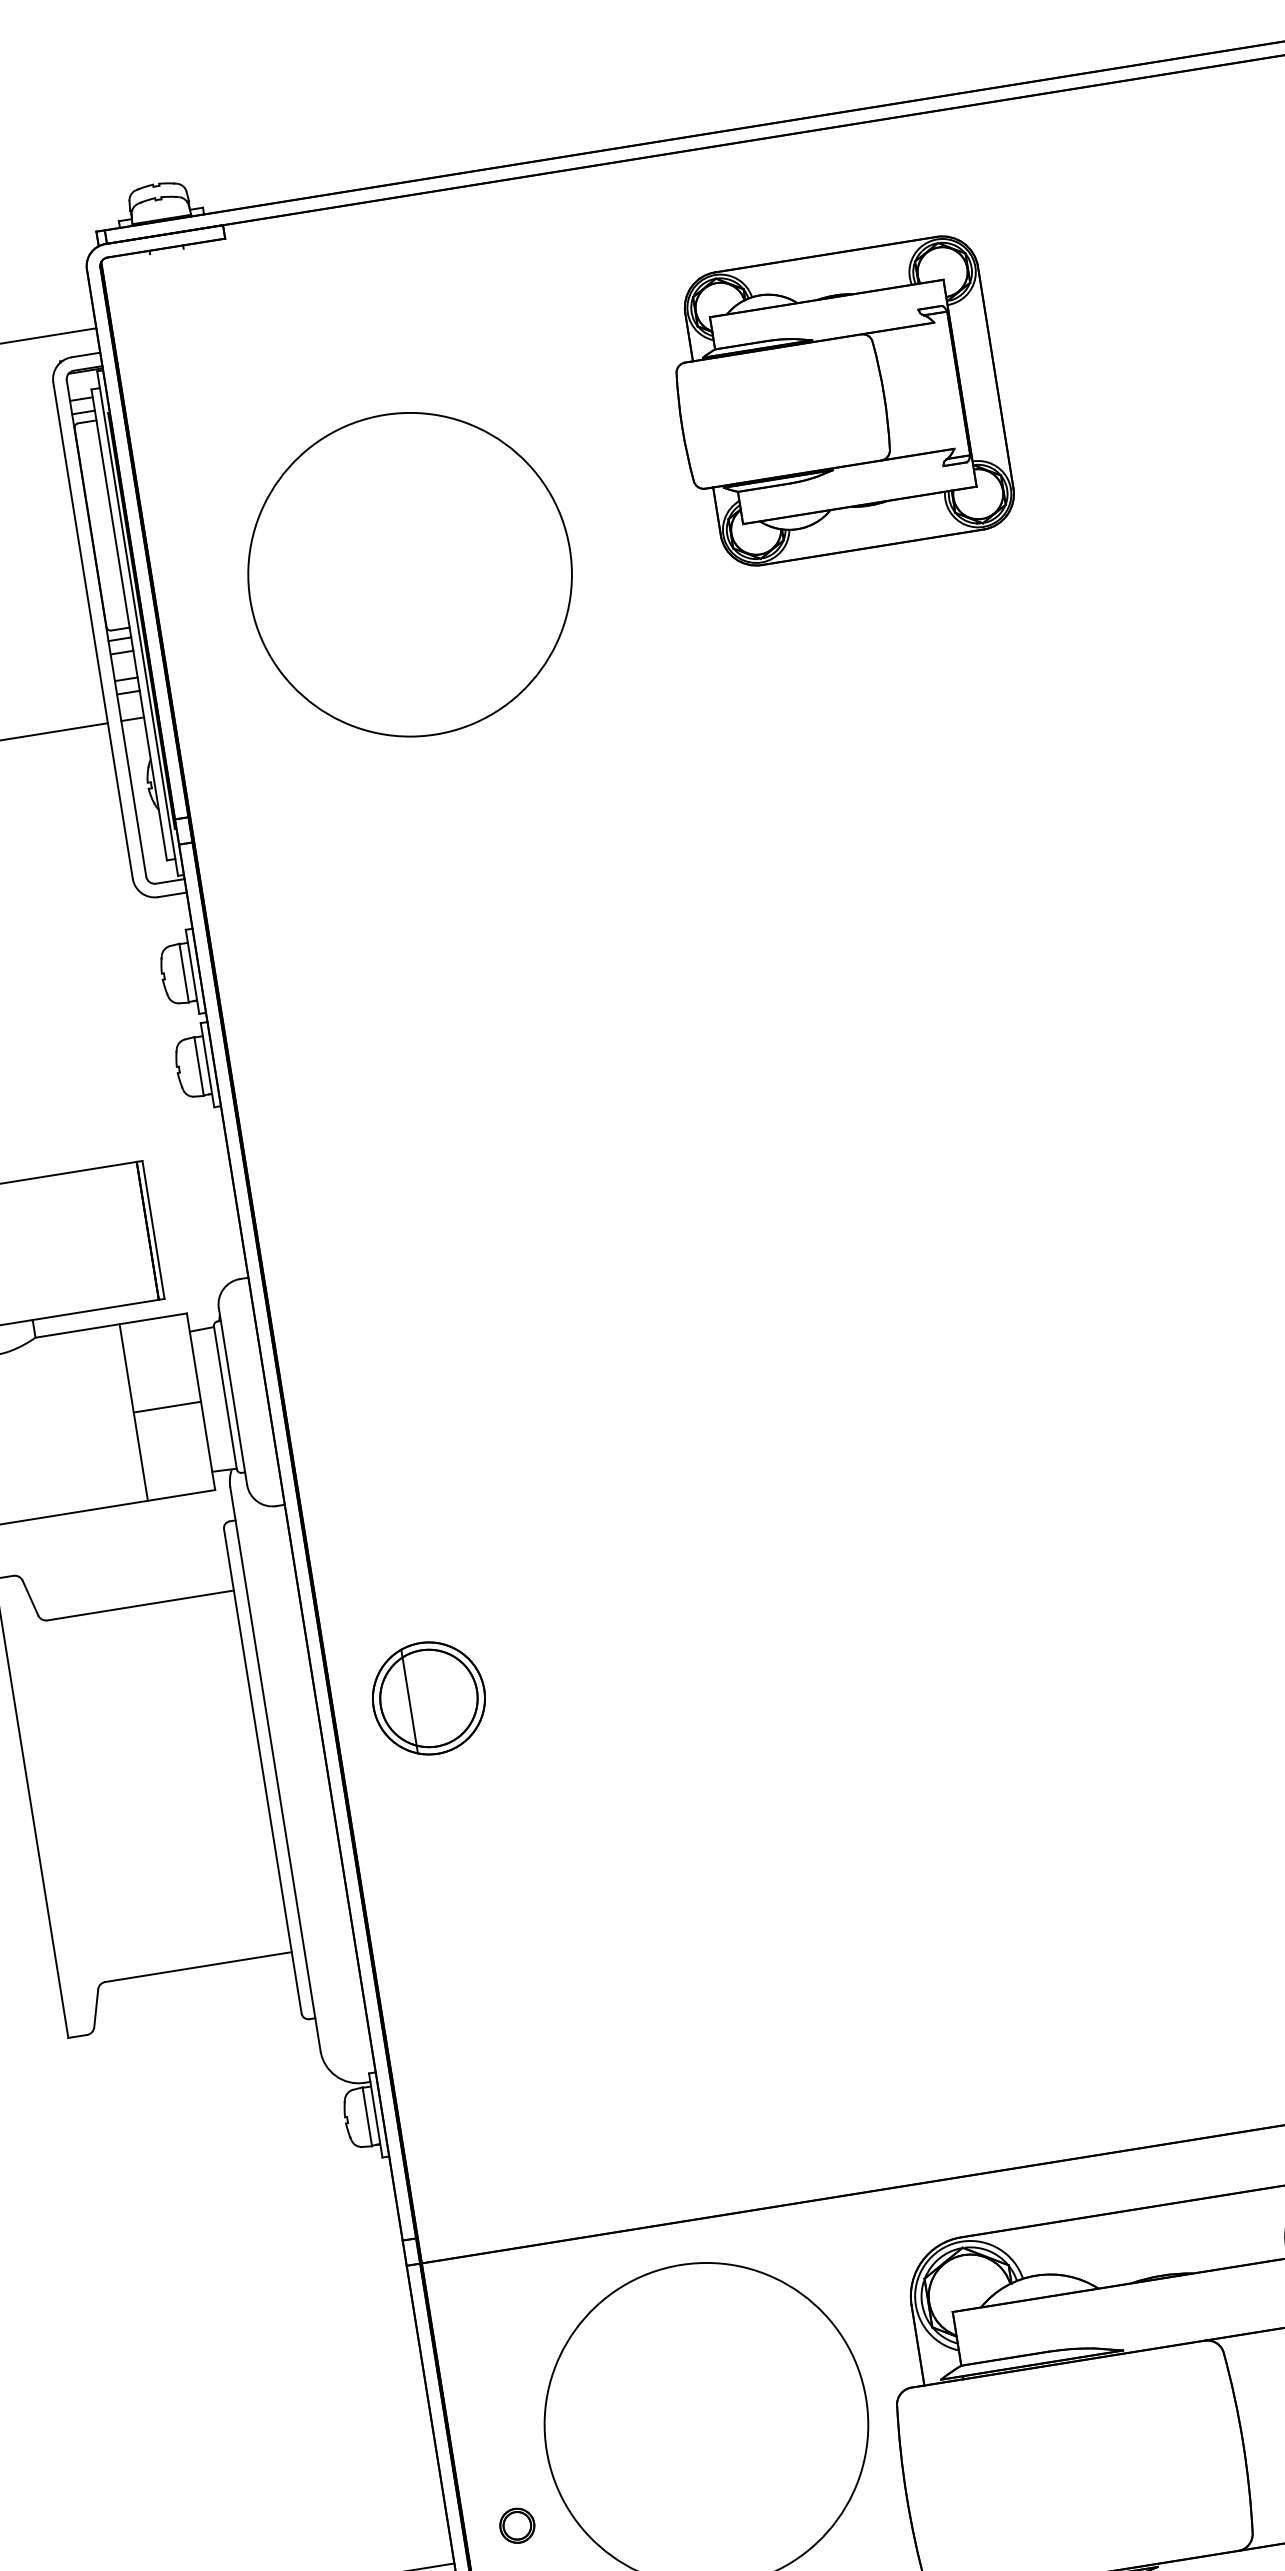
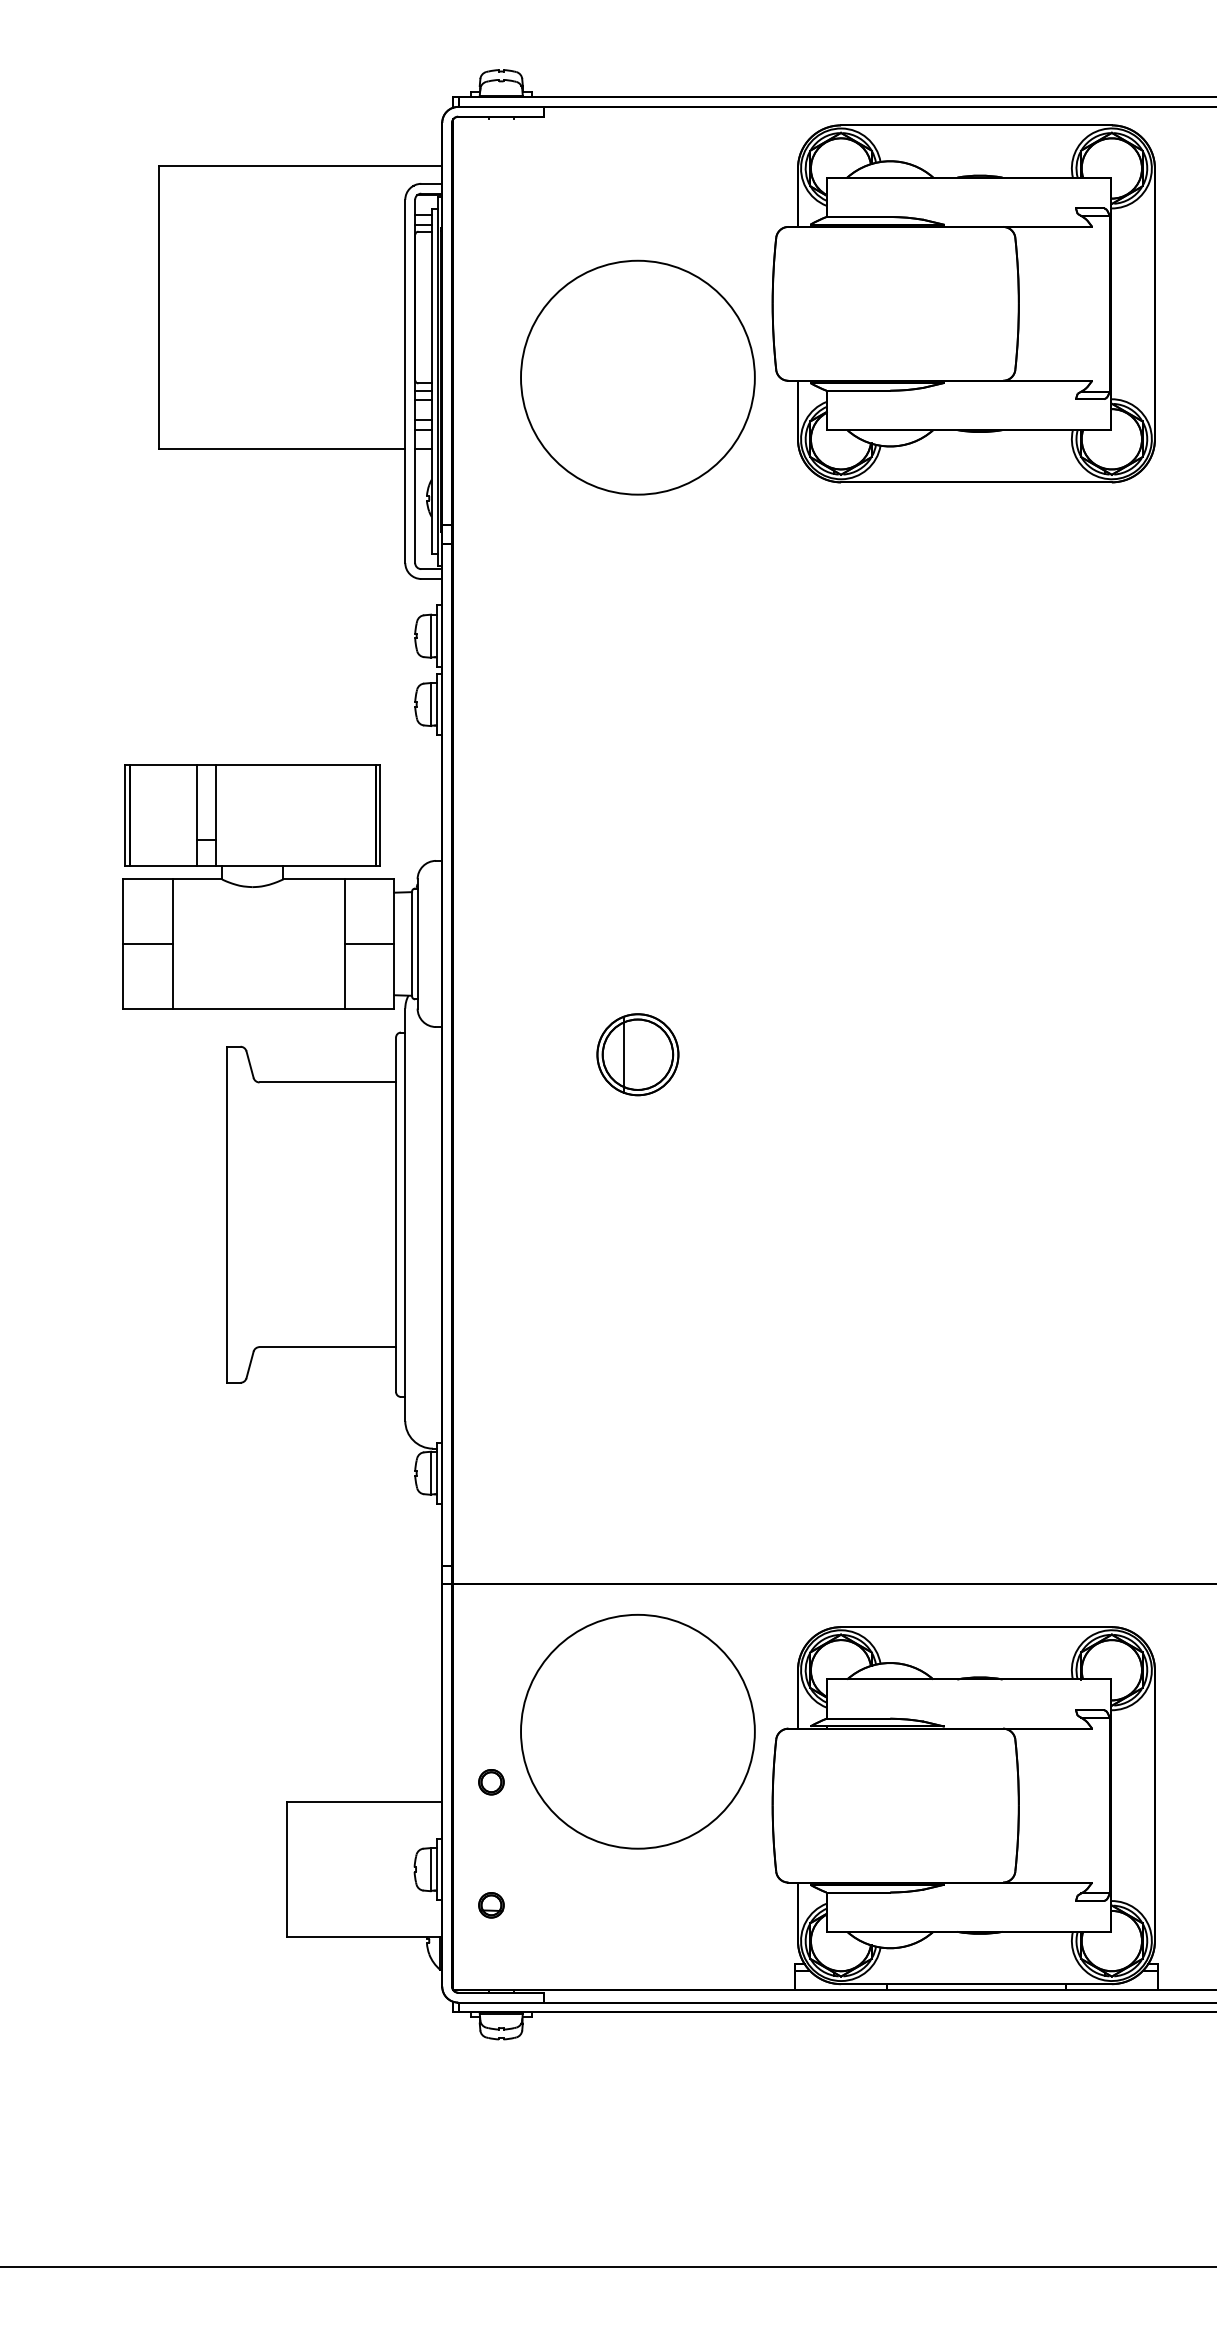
part: (838, 402) -> (963, 303), size x1.67
part: (428, 1698) -> (637, 1054), moved

